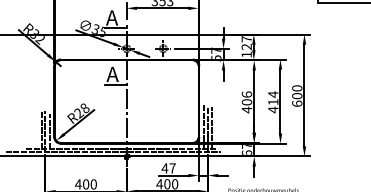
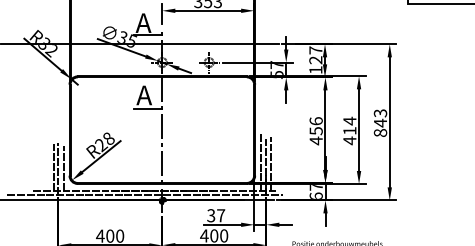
text: (297, 95) -> (380, 122), 600 -> 843
text: (246, 102) -> (315, 131), 406 -> 456
text: (164, 168) -> (210, 215), 47 -> 37

